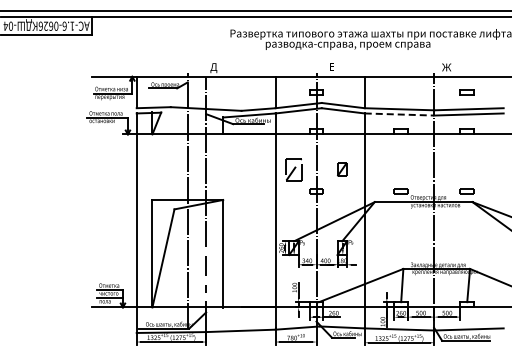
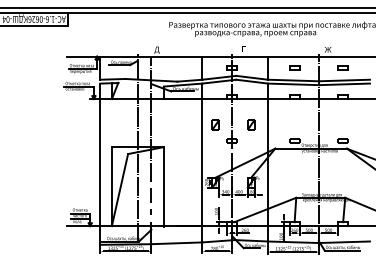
part: (400, 92) -> (294, 68), added
line: (399, 114) -> (293, 84), dashed -> solid
part: (293, 169) -> (215, 124), size x0.62

